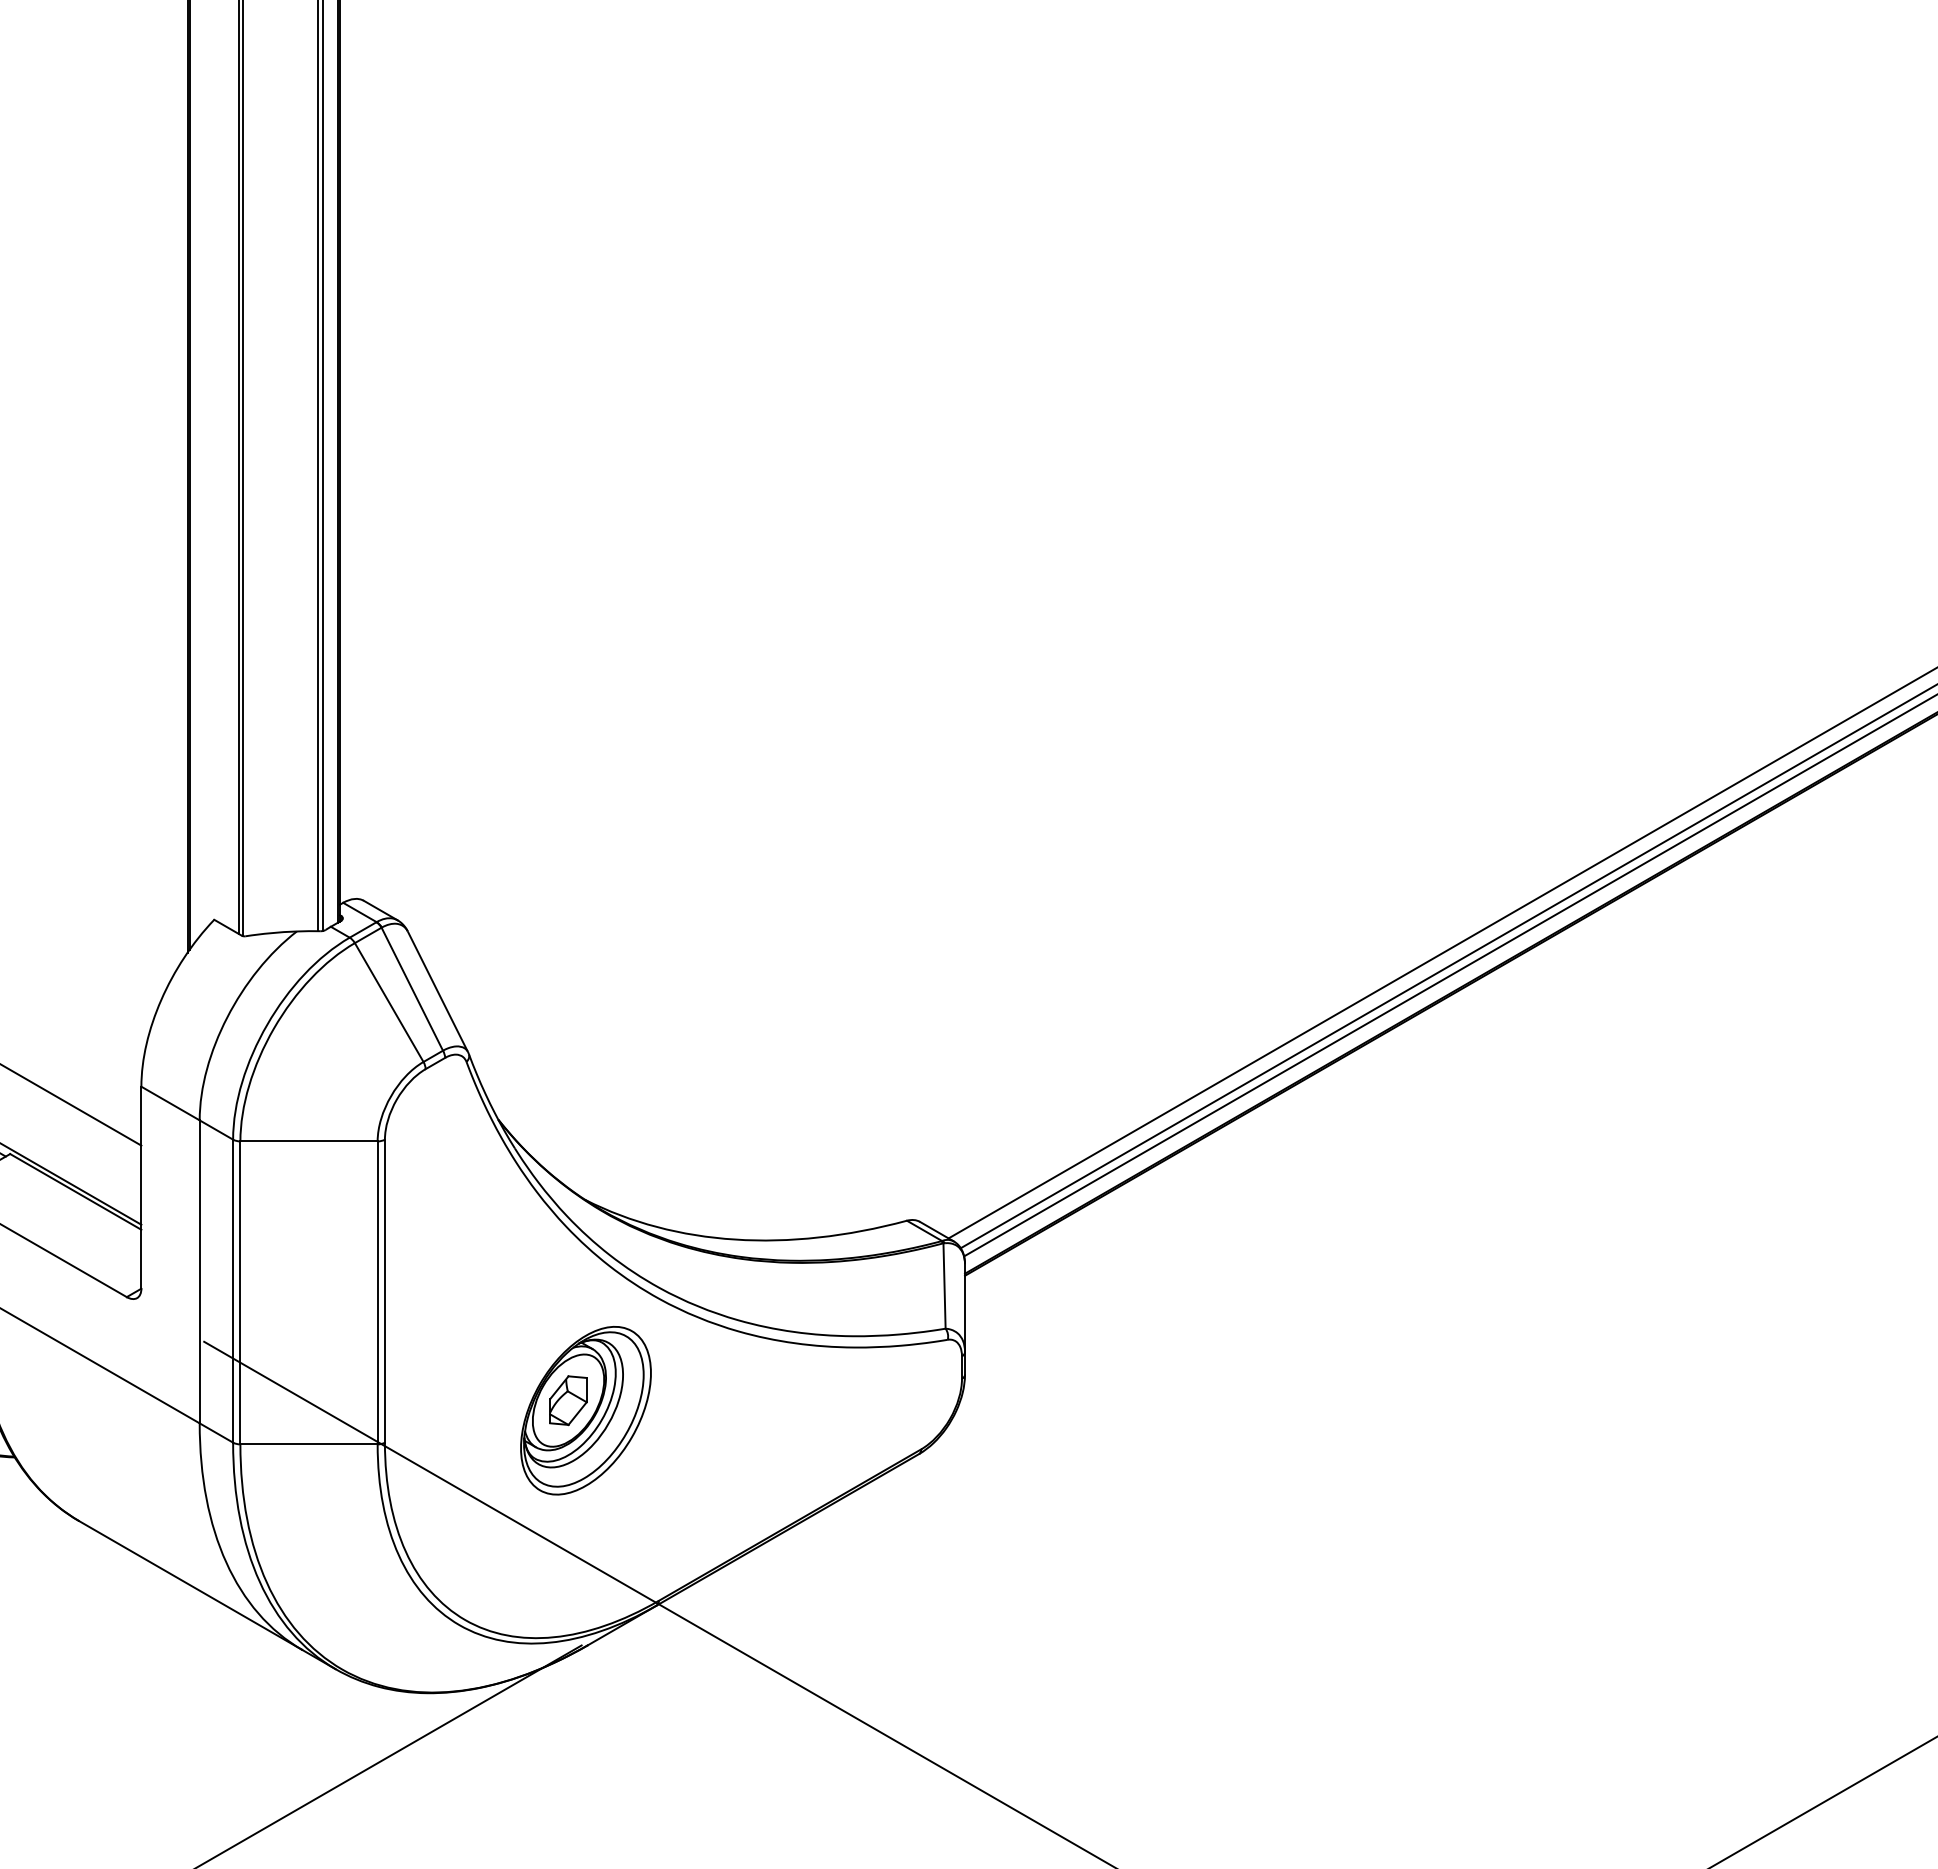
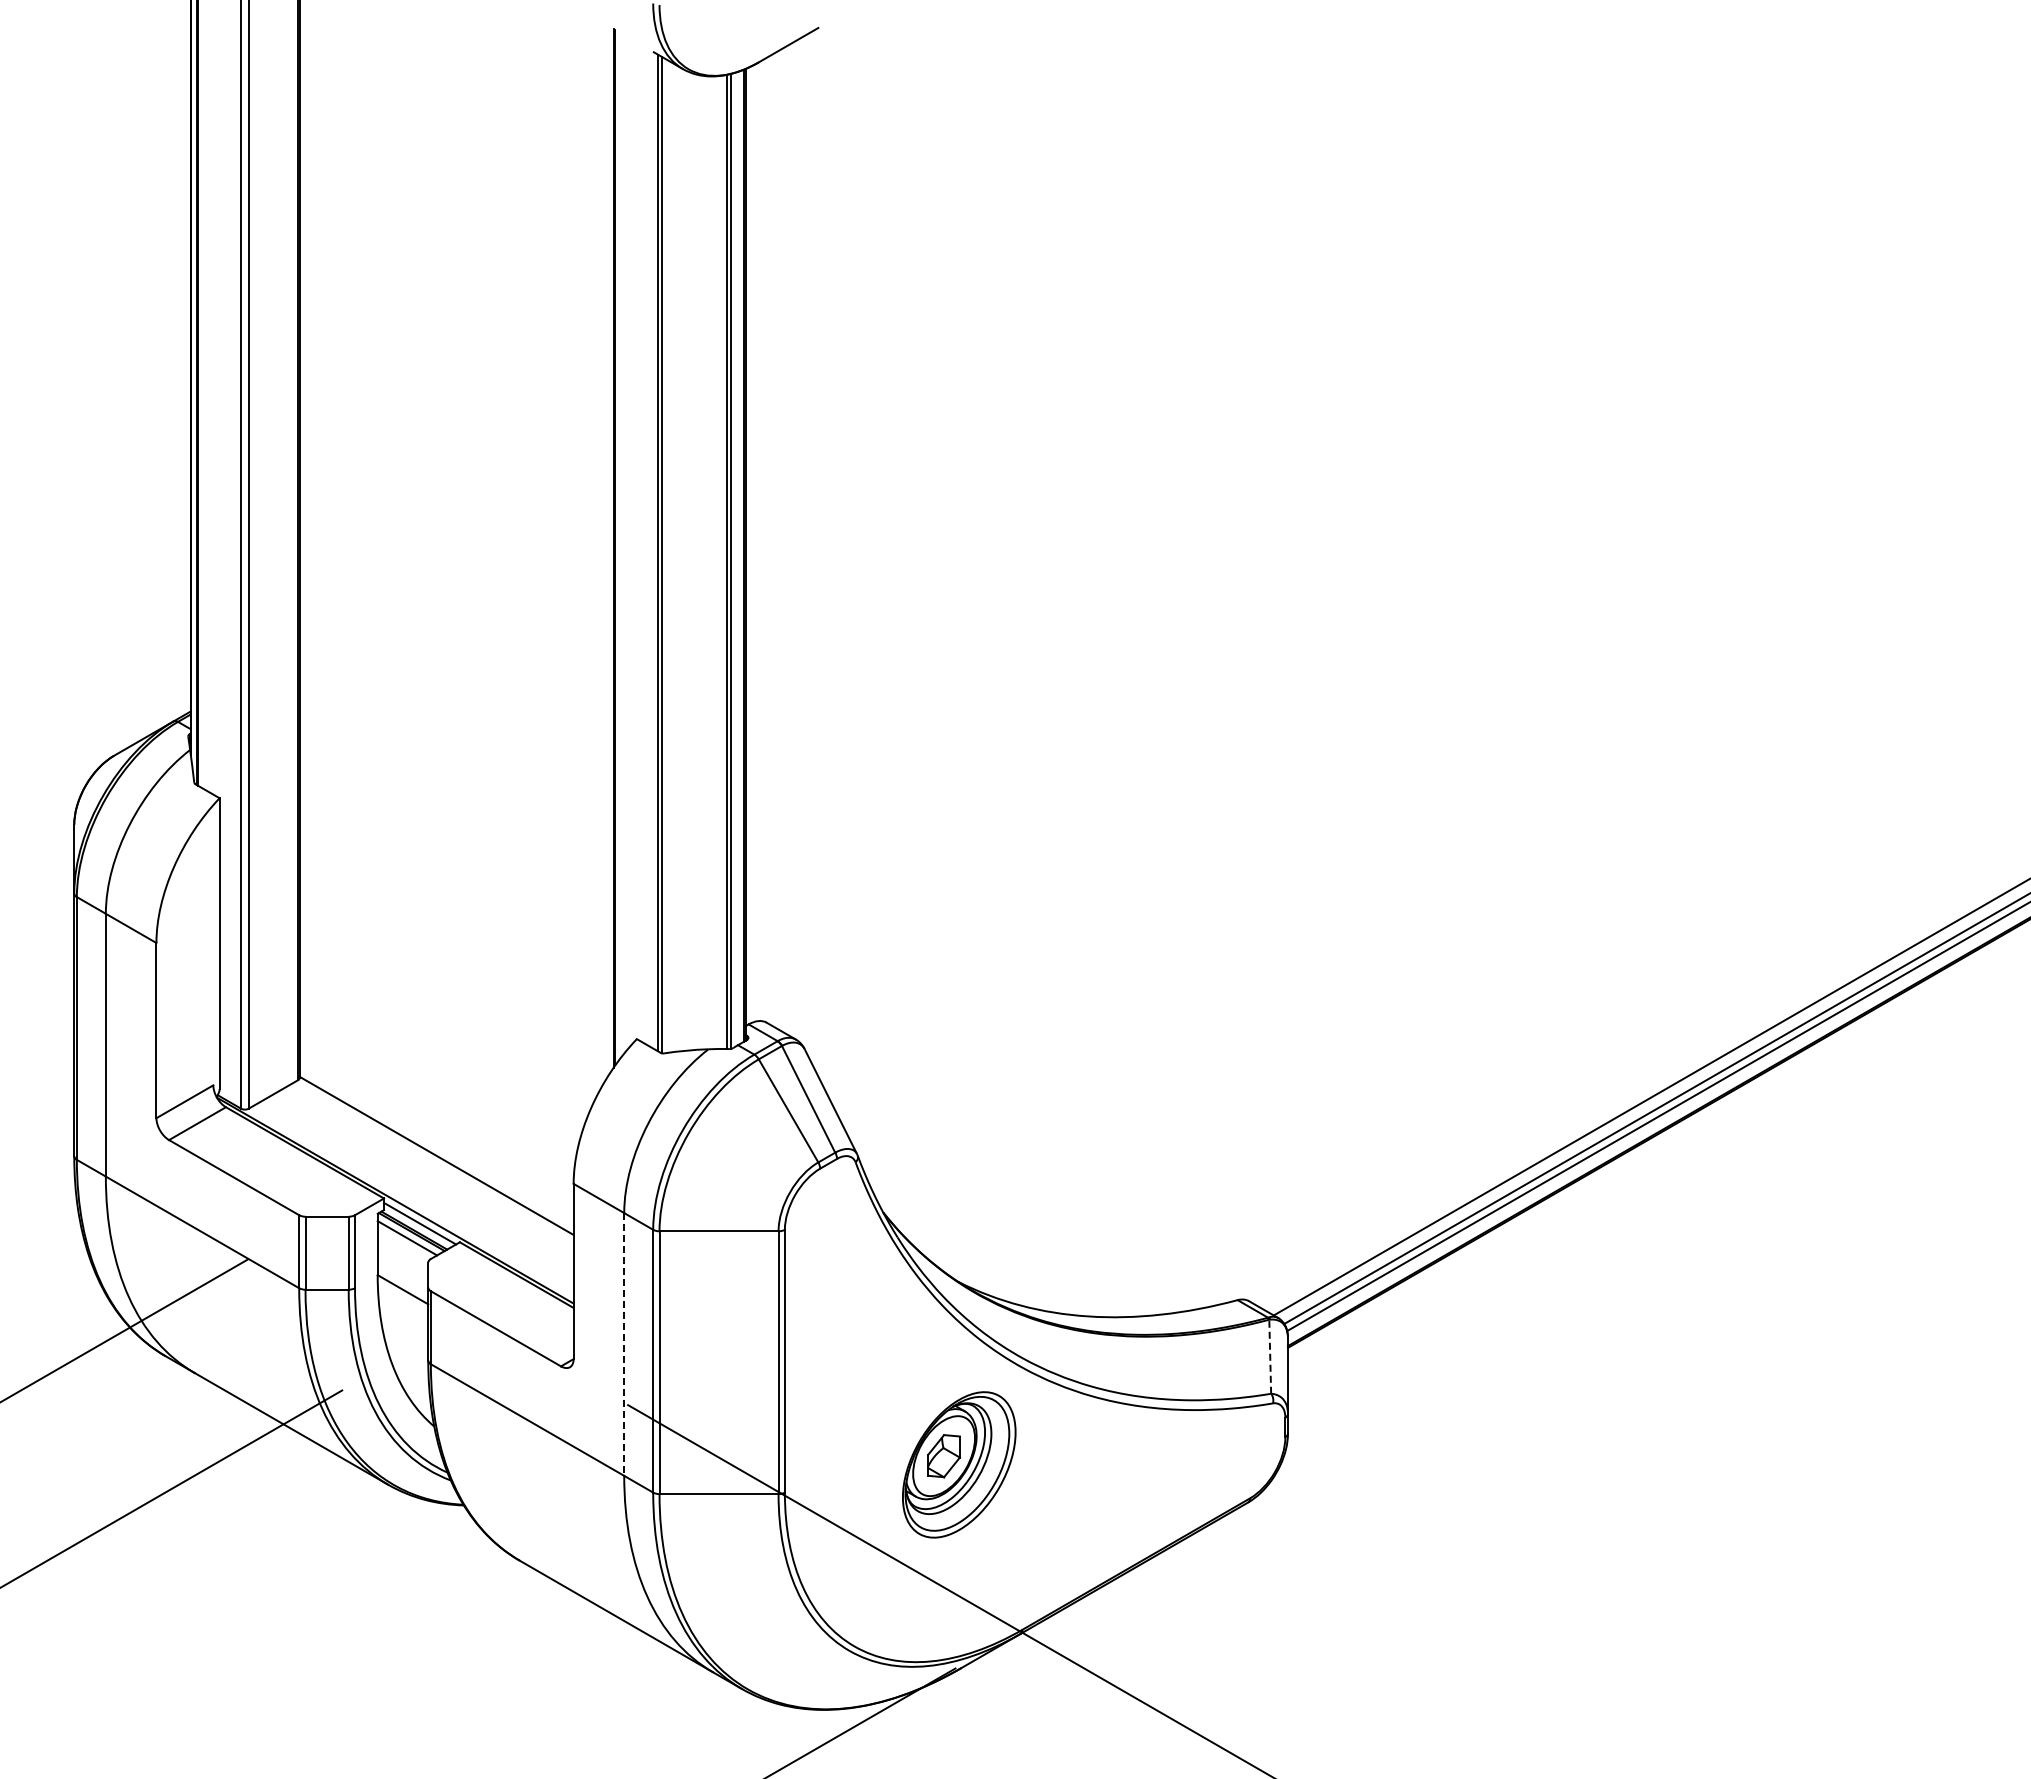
line: (200, 1271) -> (624, 1344), solid -> dashed
line: (944, 1285) -> (1270, 1356), solid -> dashed

